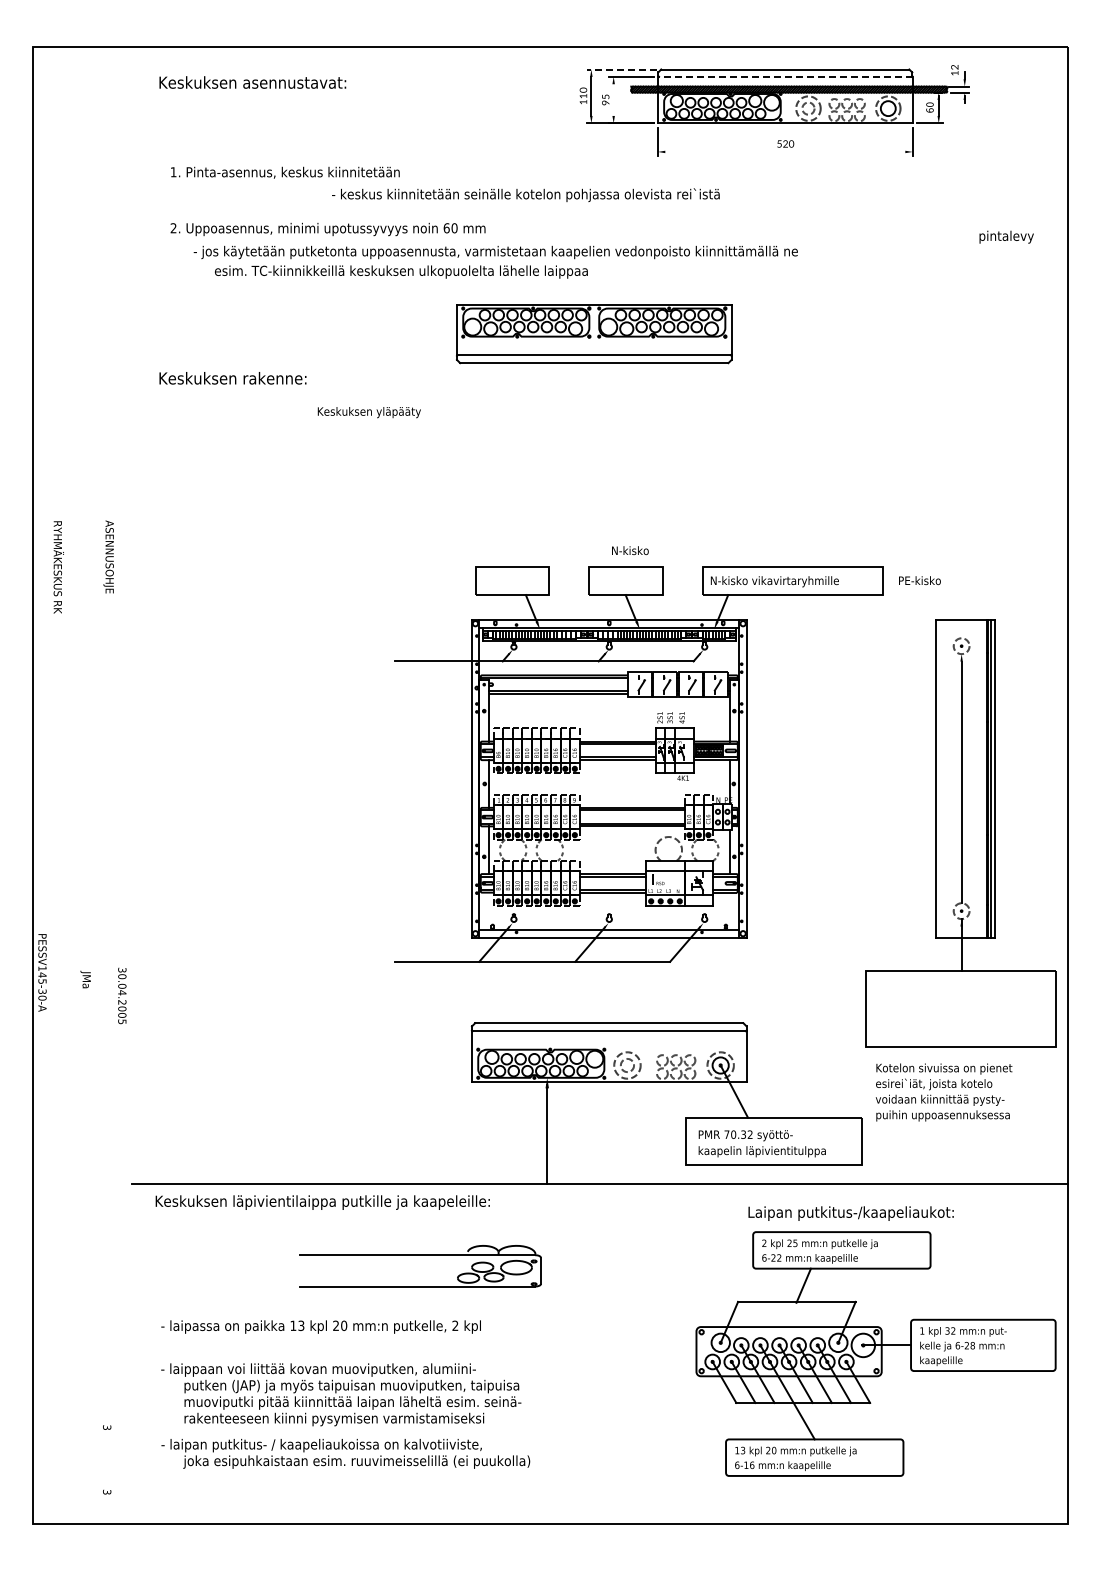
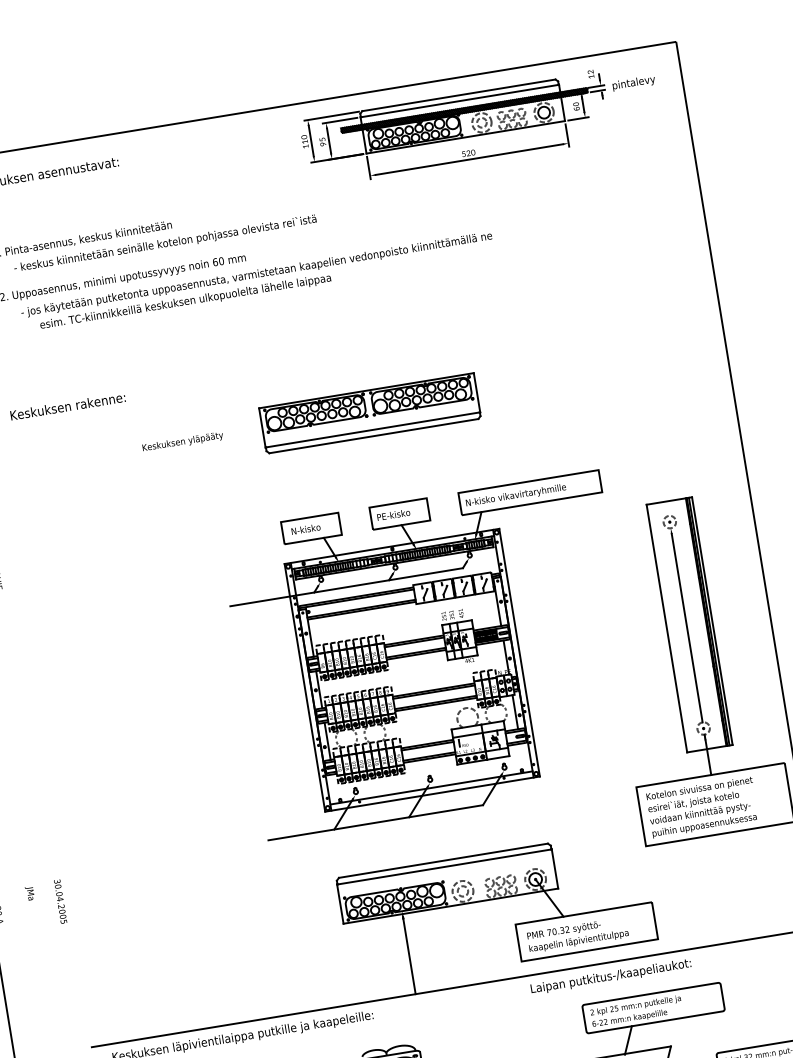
line: (622, 69) -> (332, 116), dashed -> solid
line: (784, 76) -> (459, 100), dashed -> solid
line: (613, 99) -> (328, 140), added
line: (785, 151) -> (469, 159), added
text: (525, 194) -> (164, 243), moved
text: (1006, 236) -> (633, 82), moved
part: (594, 334) -> (370, 413), moved
text: (368, 412) -> (182, 442), moved
text: (630, 550) -> (306, 529), moved
text: (919, 580) -> (393, 514), moved
text: (943, 1092) -> (702, 807), moved
text: (850, 1213) -> (610, 976), moved

